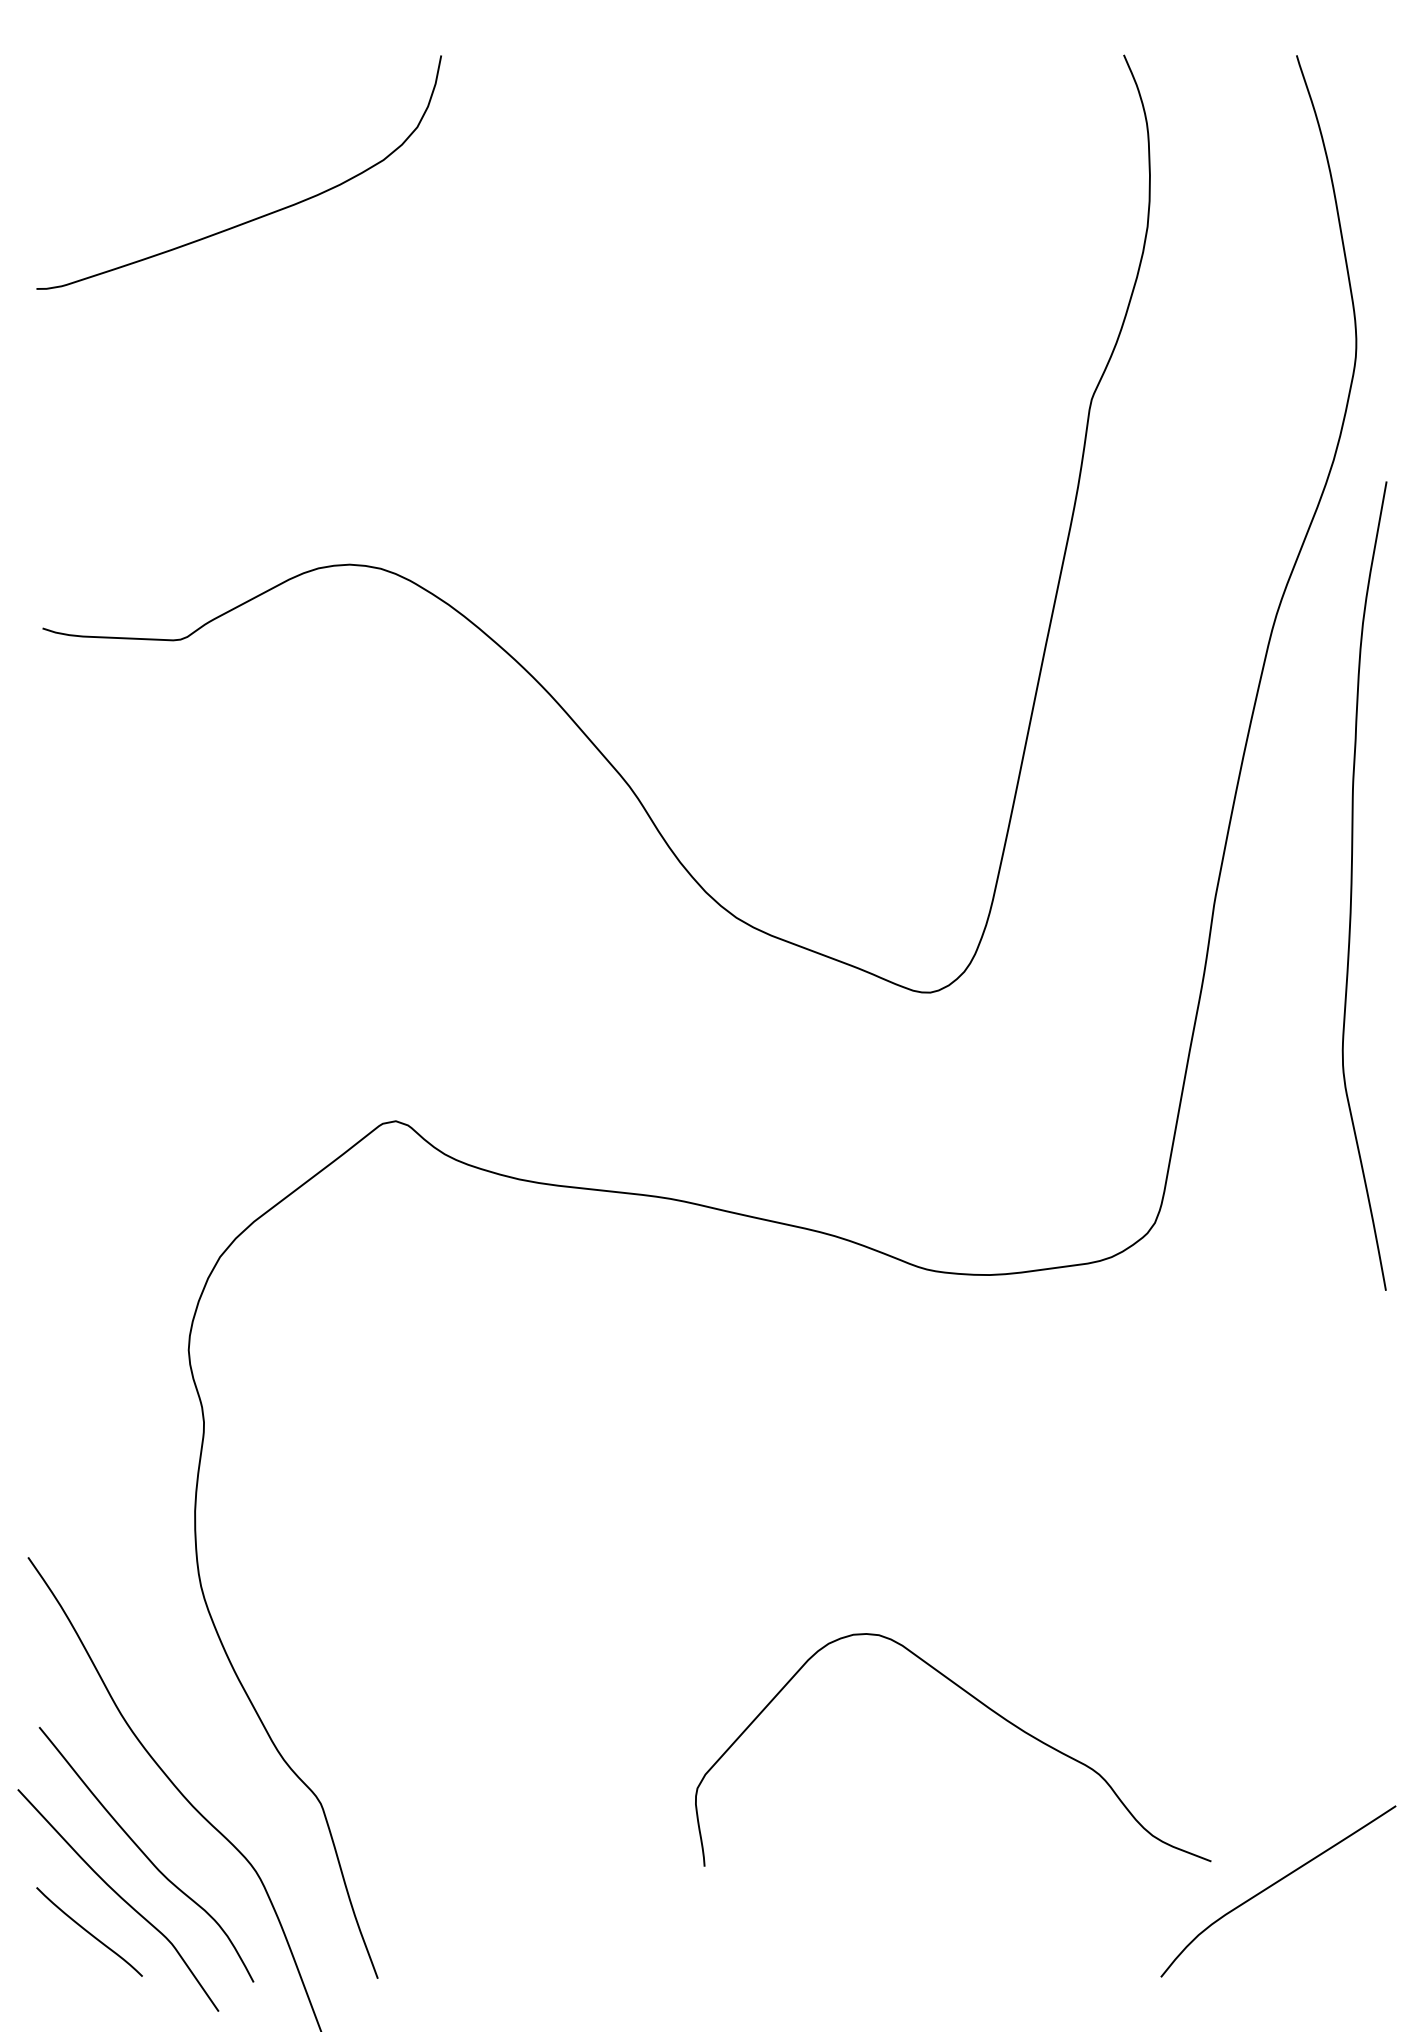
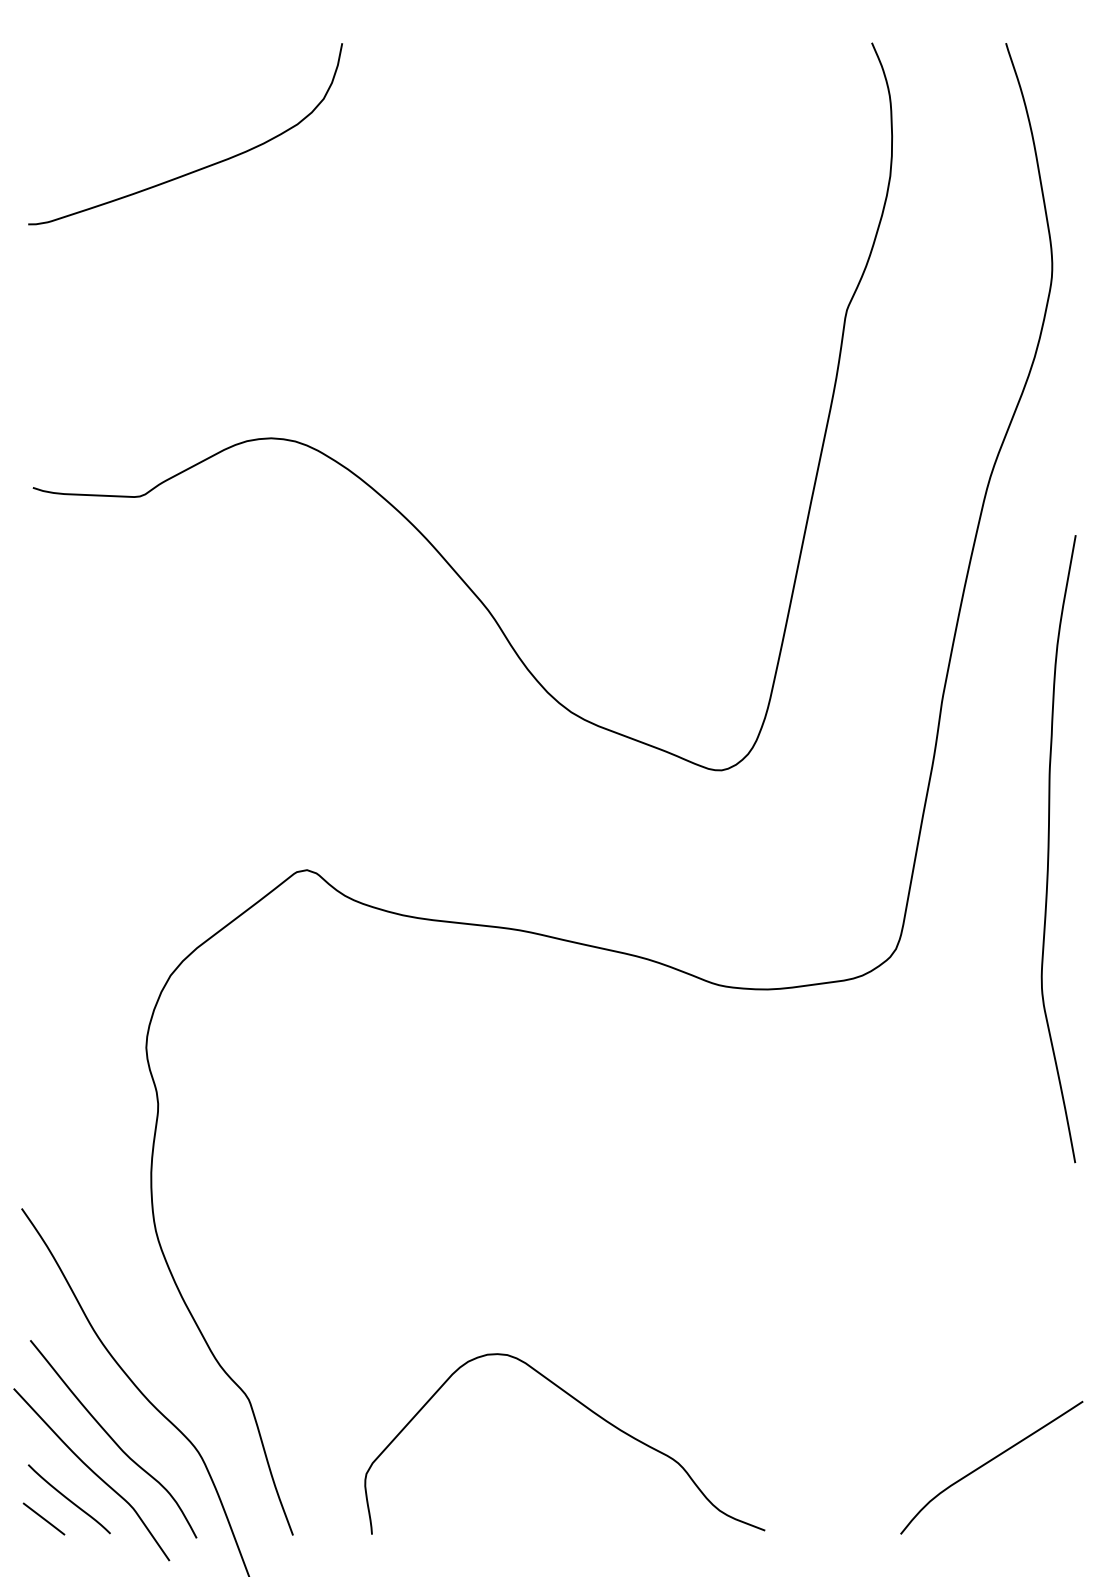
curve: (1352, 885) -> (1049, 848), moved
curve: (983, 1705) -> (588, 1409), moved
line: (56, 1957) -> (43, 1519), added

